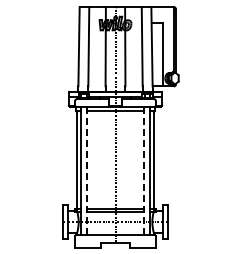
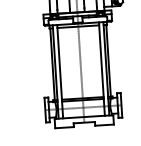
line: (86, 171) -> (59, 72), dashed -> solid
line: (144, 171) -> (102, 69), dashed -> solid

